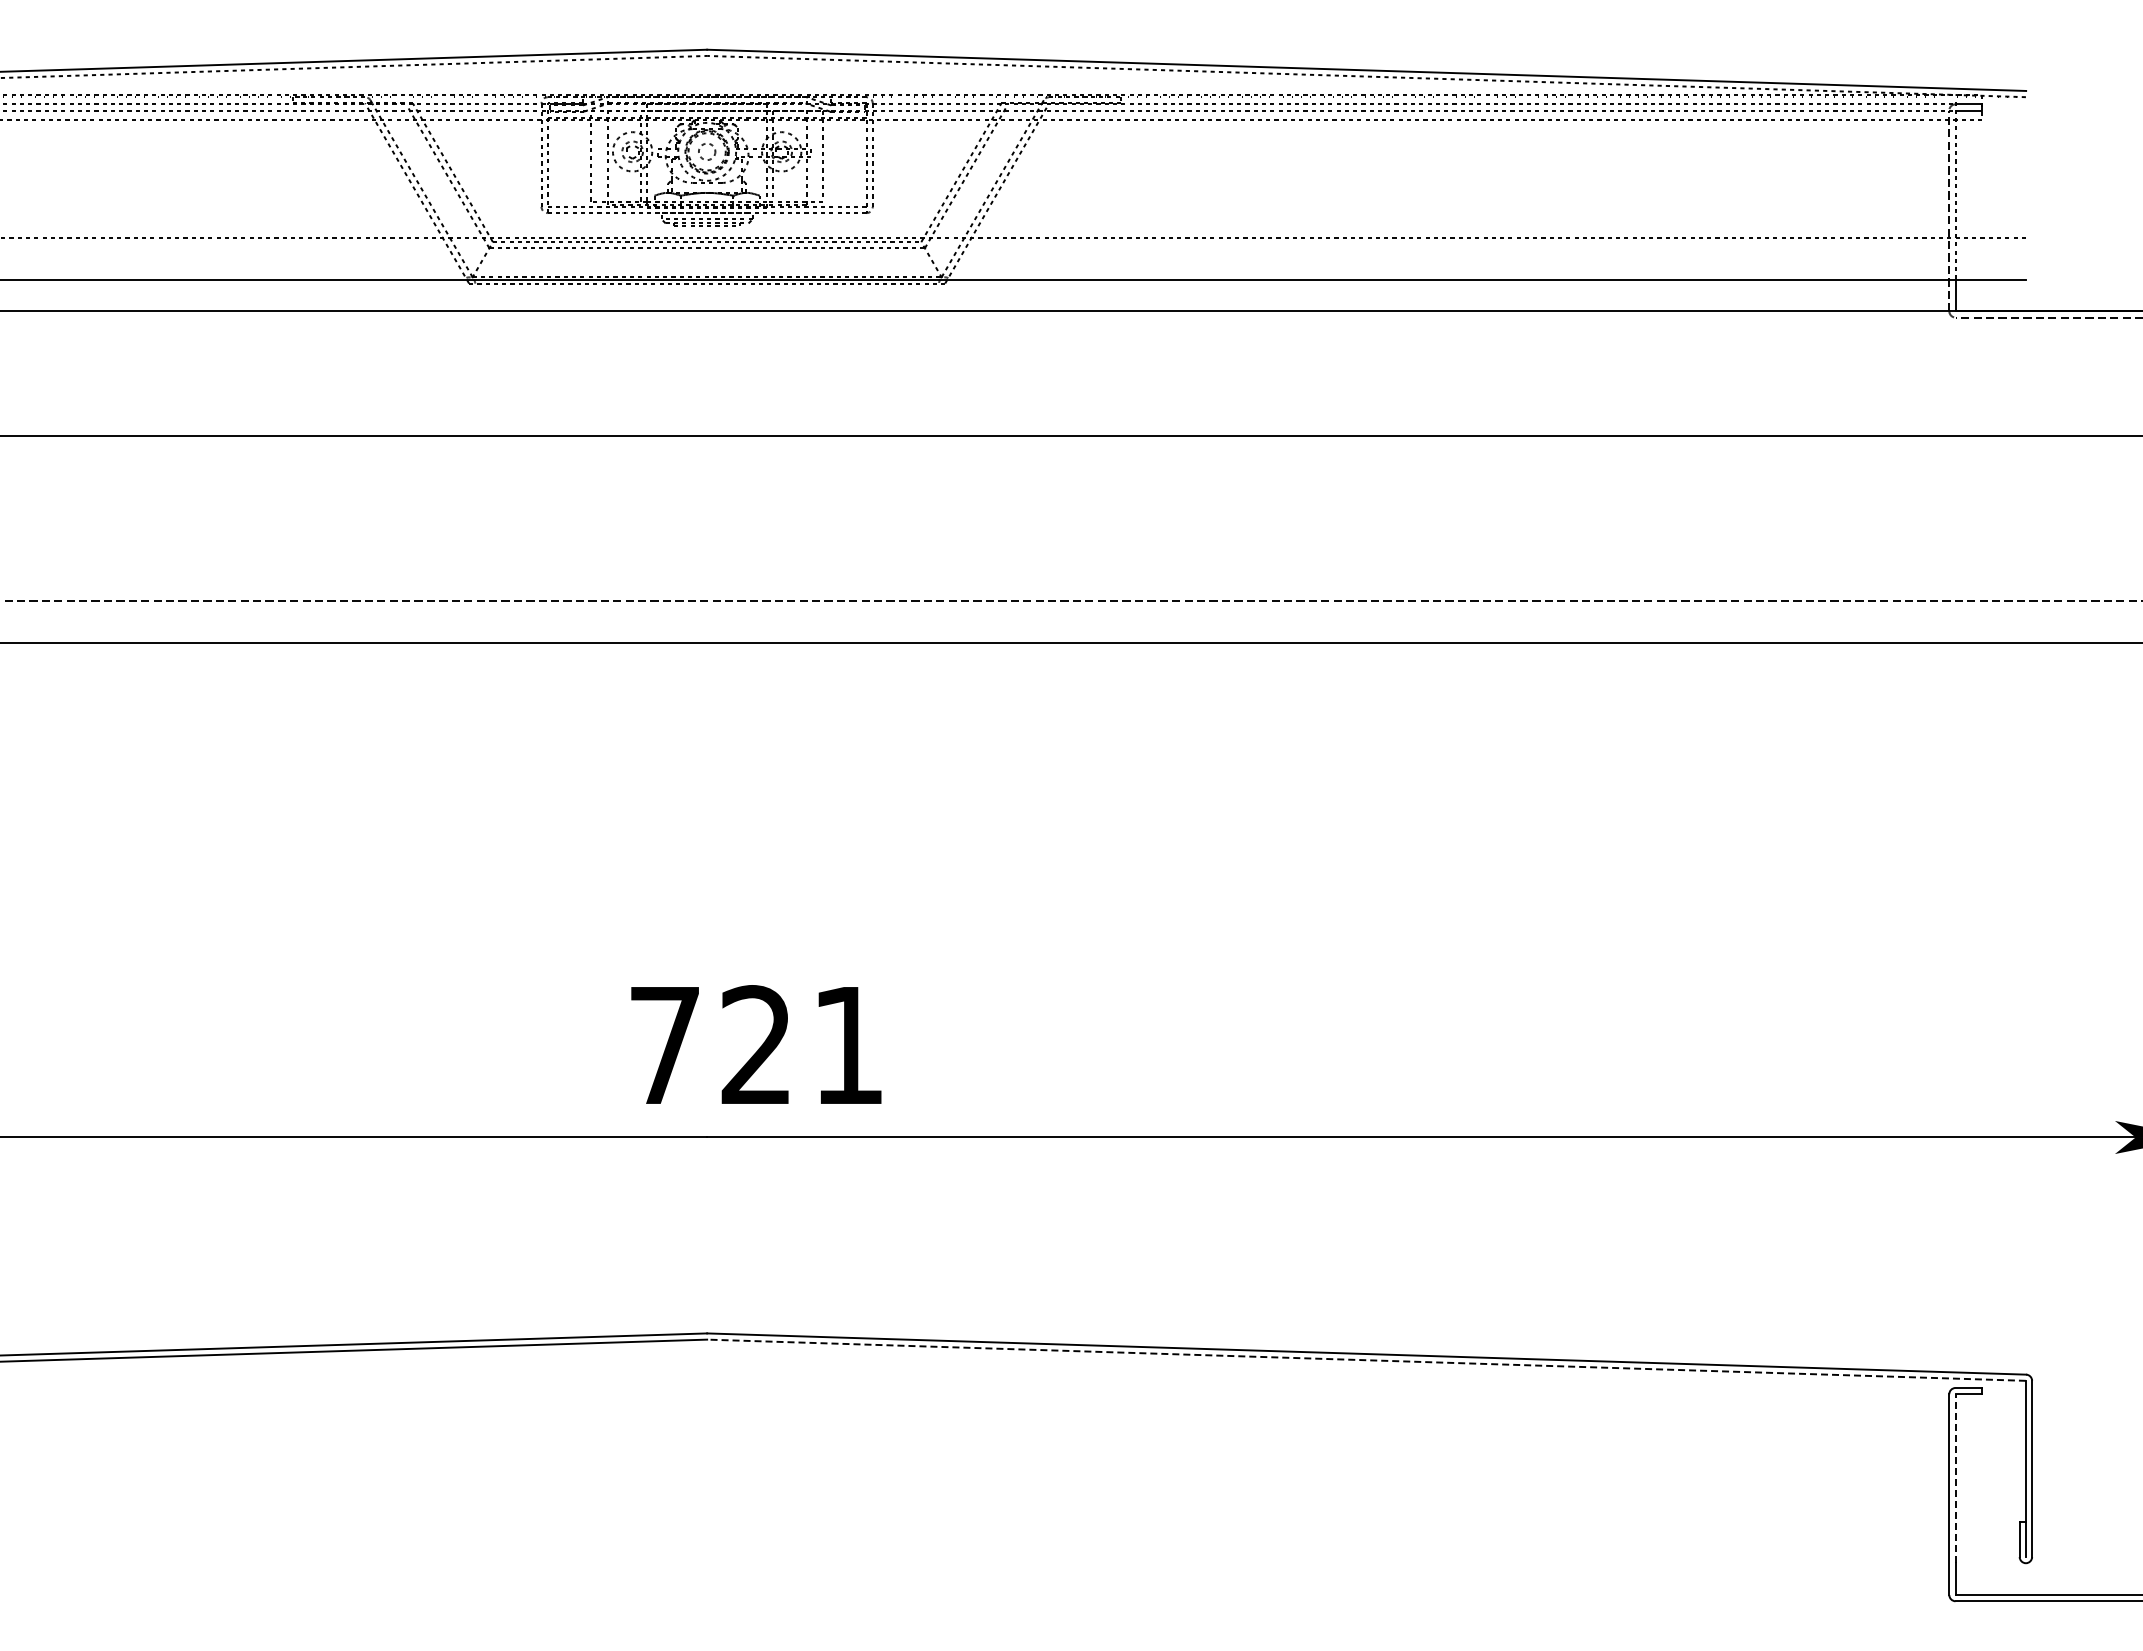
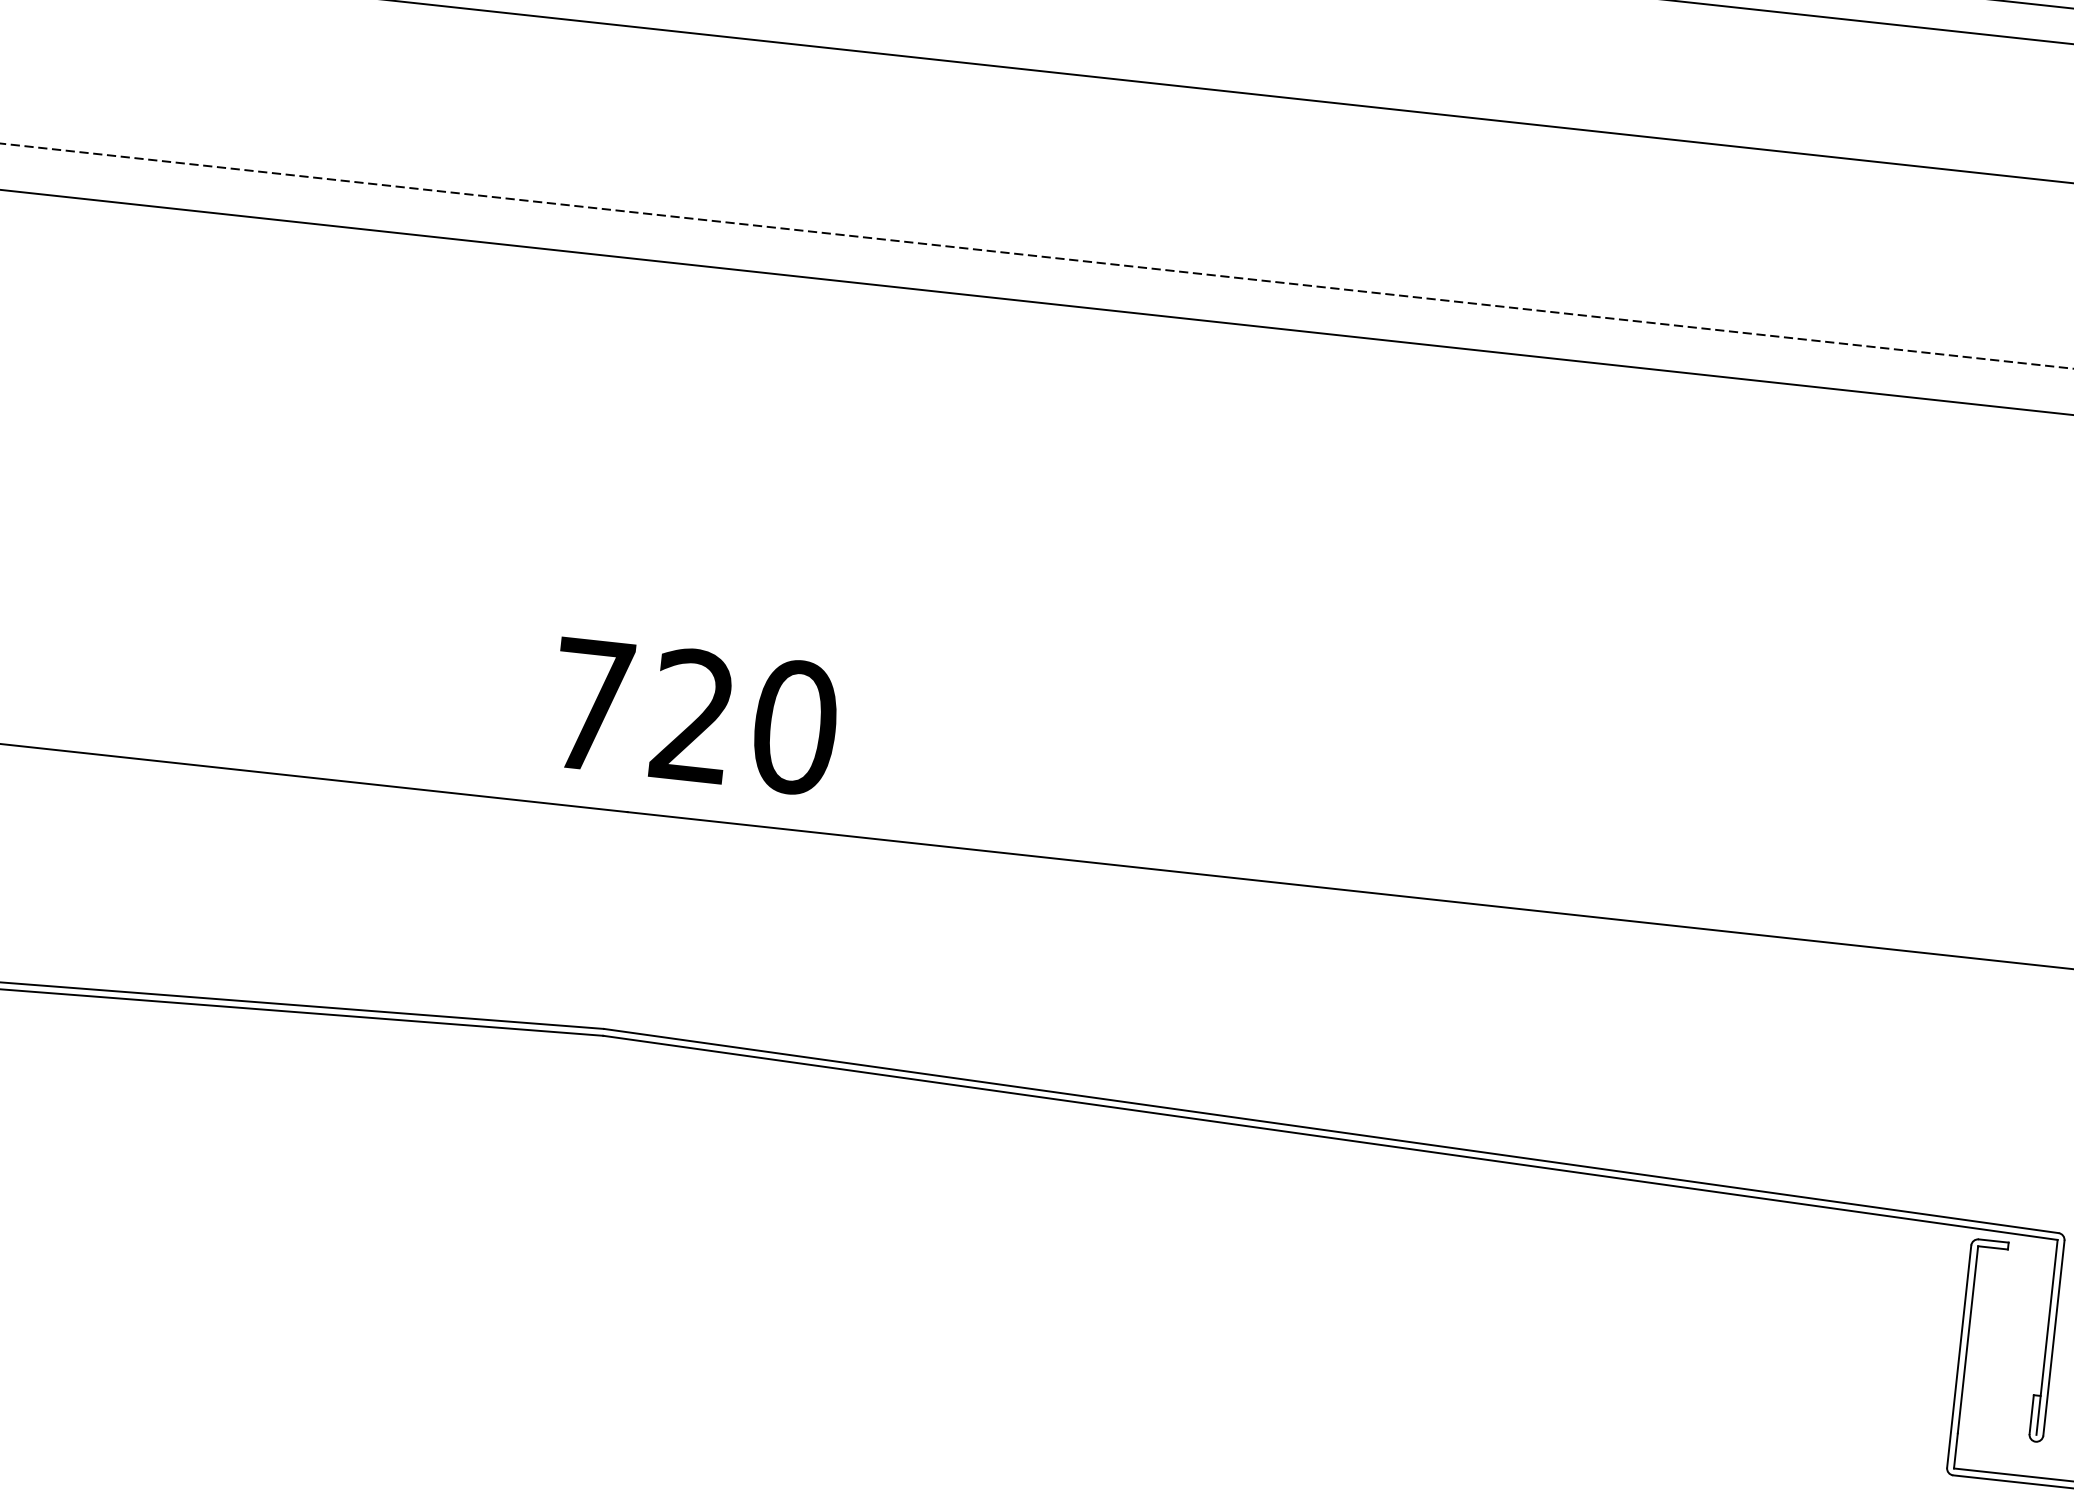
text: (848, 1045) -> (795, 727), 721 -> 720
line: (1366, 1360) -> (1330, 1138), dashed -> solid
line: (1955, 1478) -> (1967, 1339), dashed -> solid

